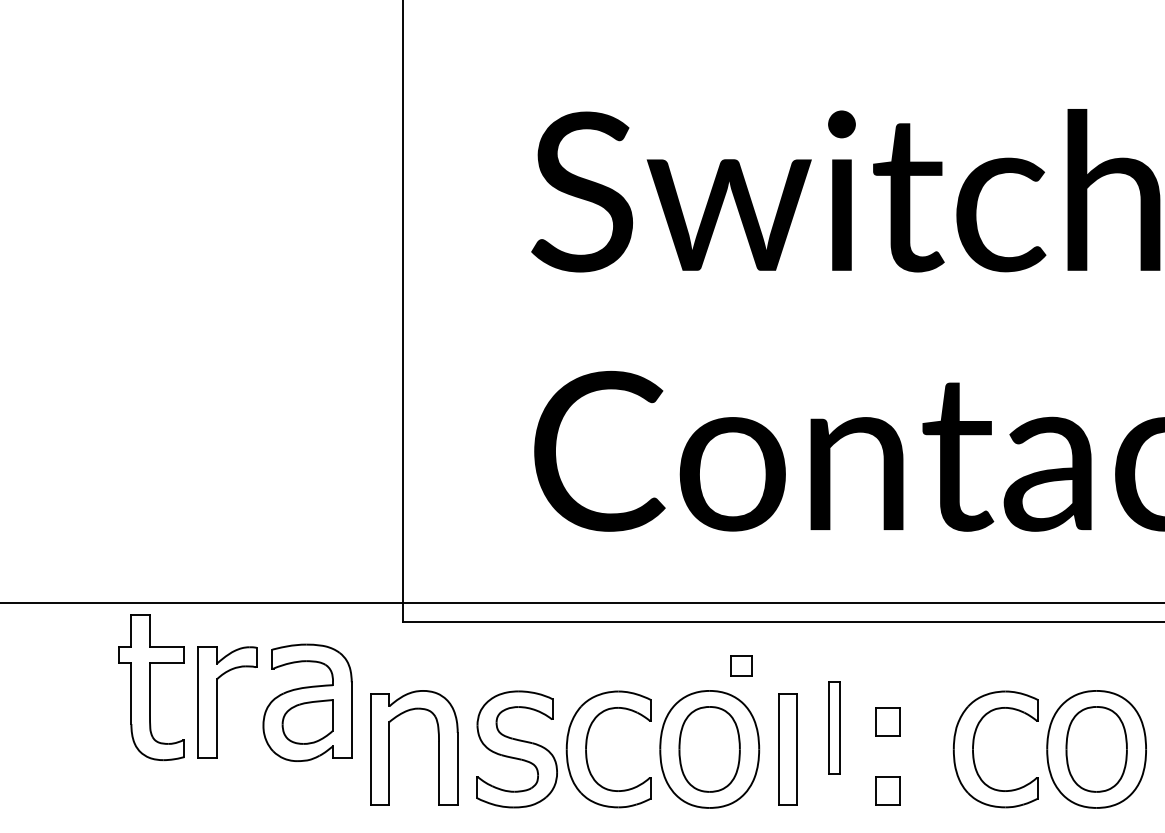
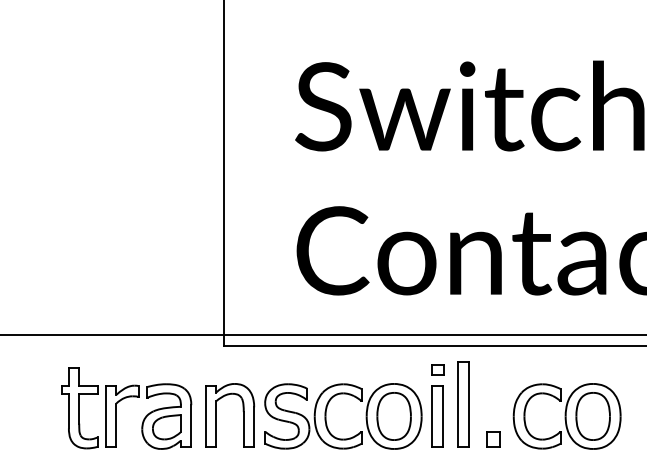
part: (740, 664) -> (437, 369), moved
part: (227, 673) -> (122, 400), moved
part: (888, 722) -> (493, 401), removed
part: (834, 727) -> (463, 404), size x1.67
part: (1048, 749) -> (566, 416), moved

